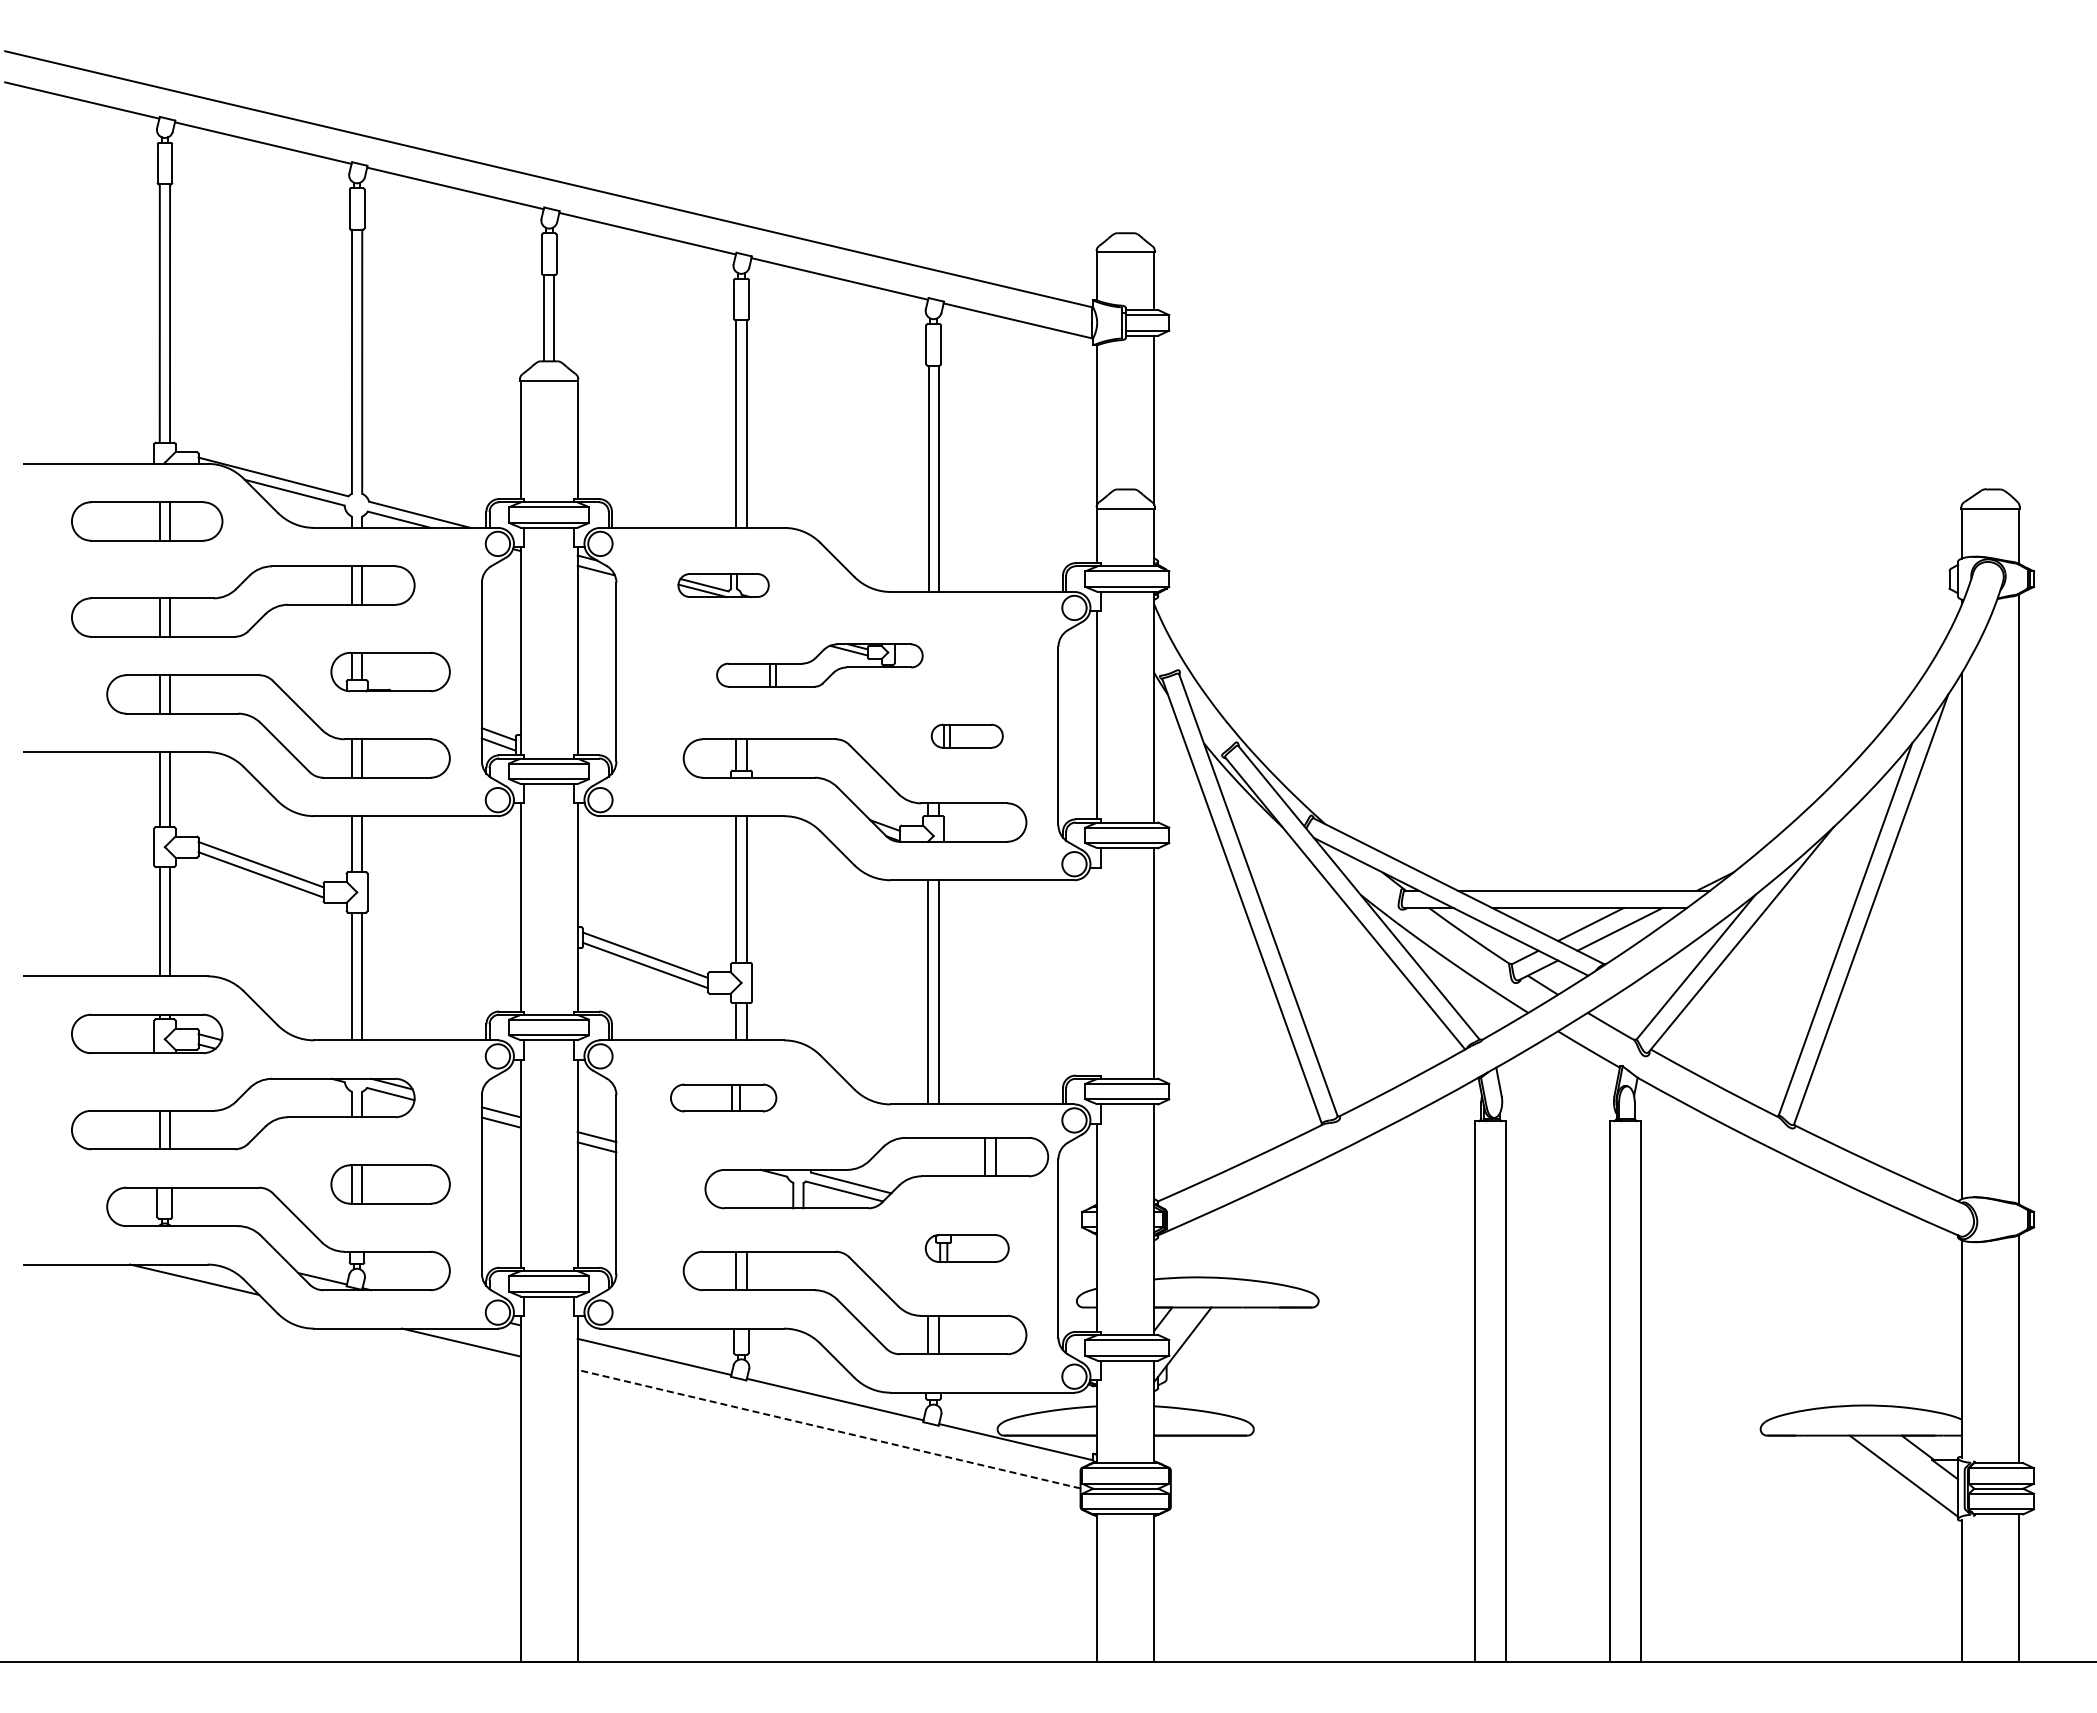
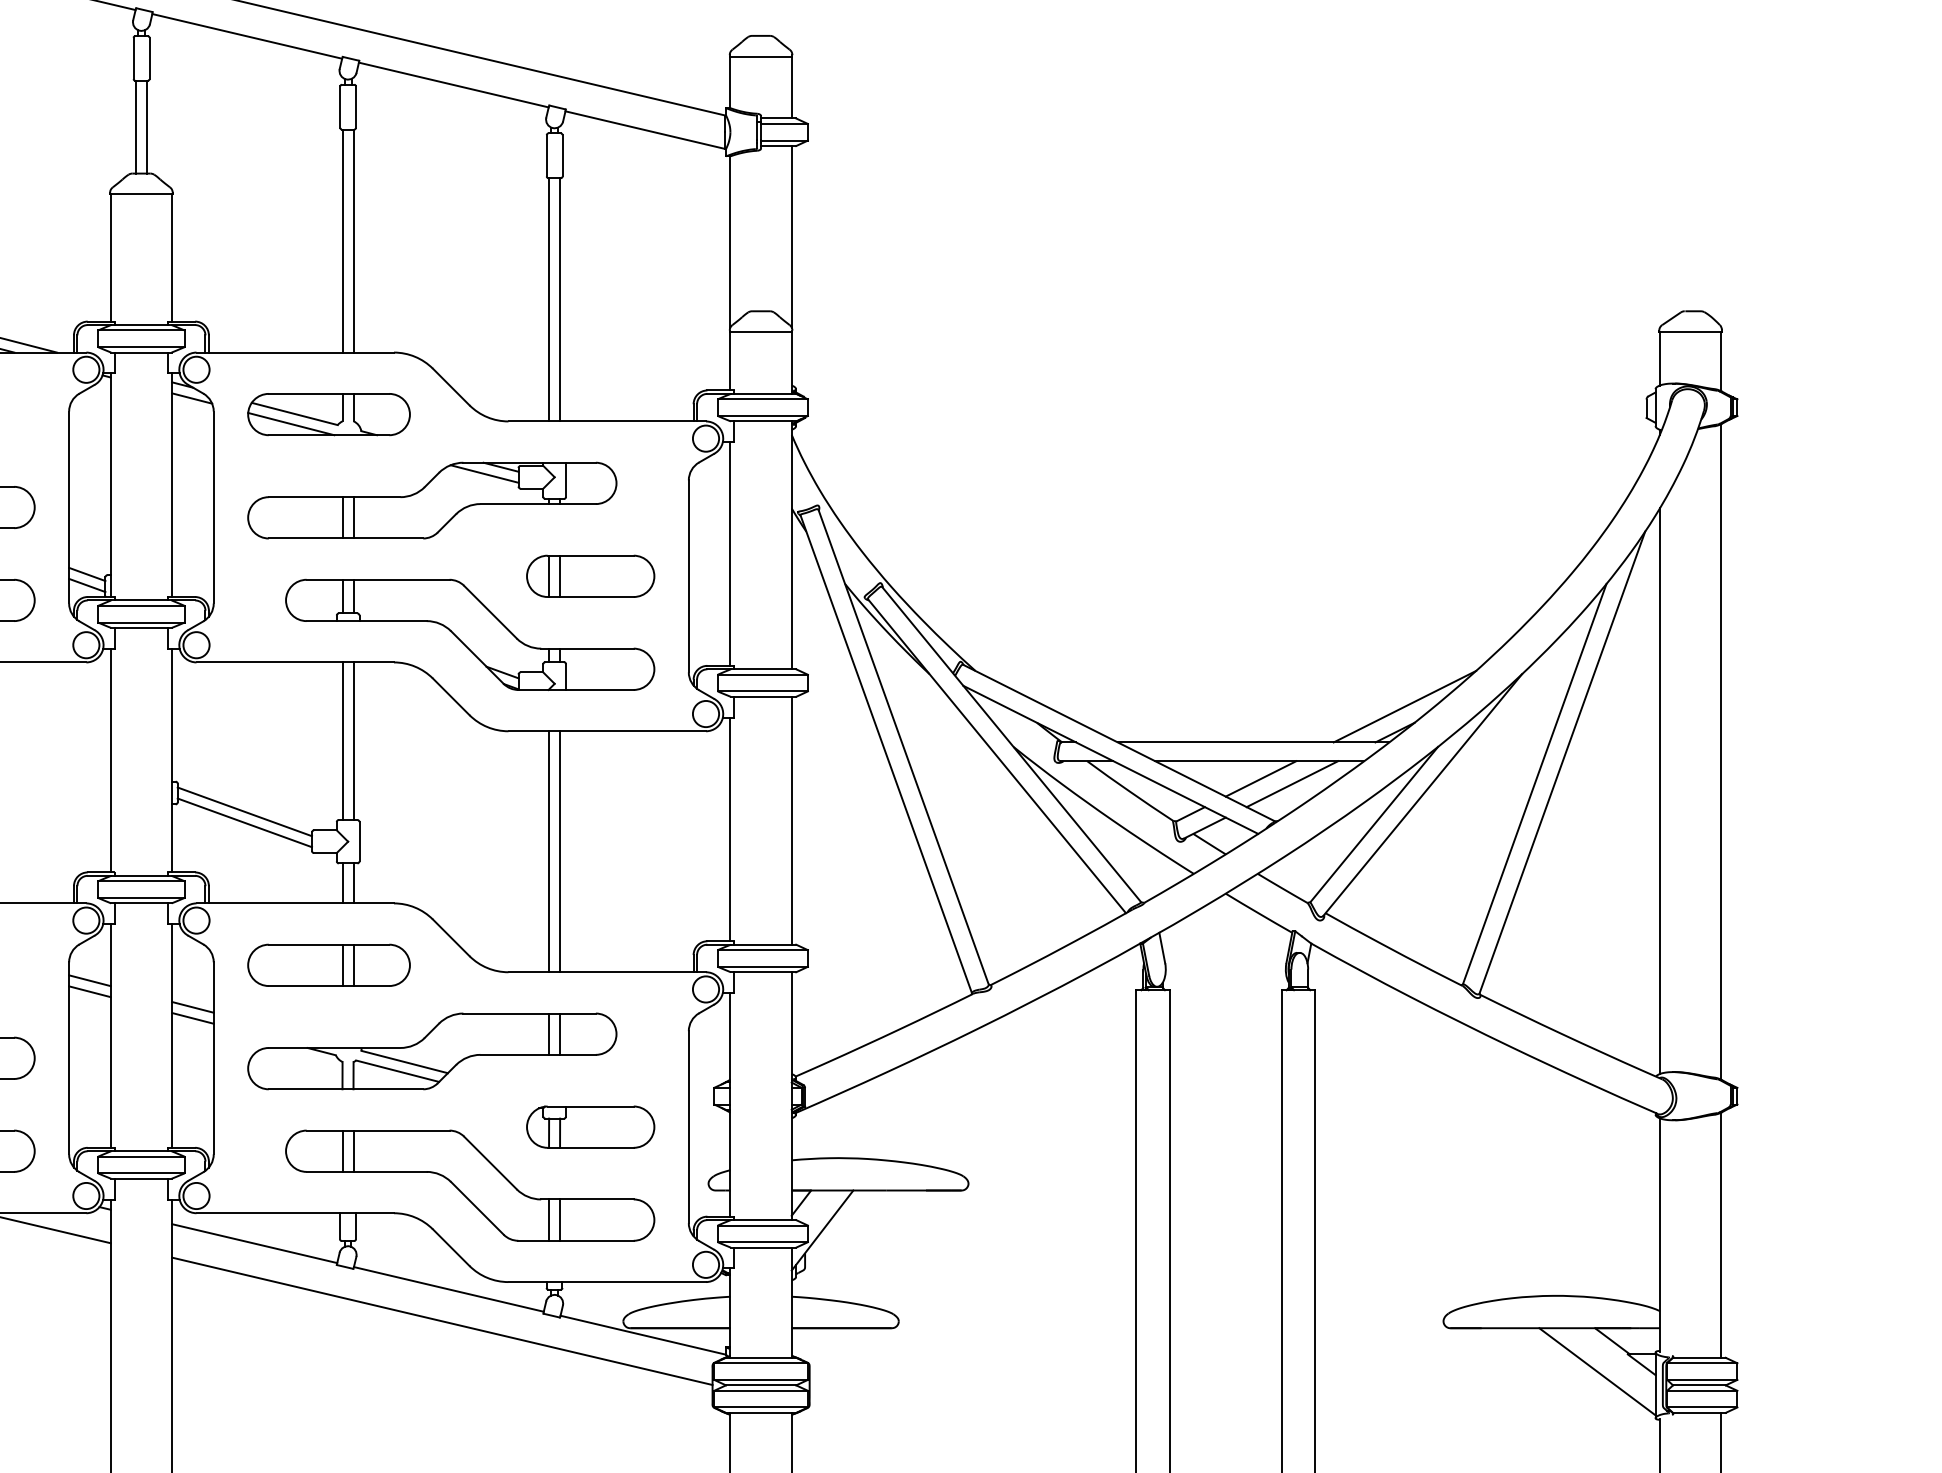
part: (723, 585) -> (328, 414), size x1.67
part: (819, 665) -> (431, 500), size x1.67
part: (967, 736) -> (591, 576), size x1.67
line: (1724, 857) -> (1404, 706), added
line: (1097, 971) -> (730, 829), added
part: (723, 1097) -> (328, 964), size x1.43
part: (876, 1173) -> (431, 1051), moved
part: (967, 1248) -> (591, 1127), size x1.43
line: (828, 1429) -> (441, 1321), dashed -> solid

